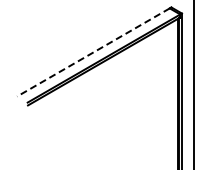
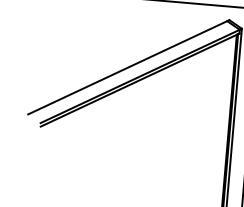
line: (93, 52) -> (127, 67), dashed -> solid

